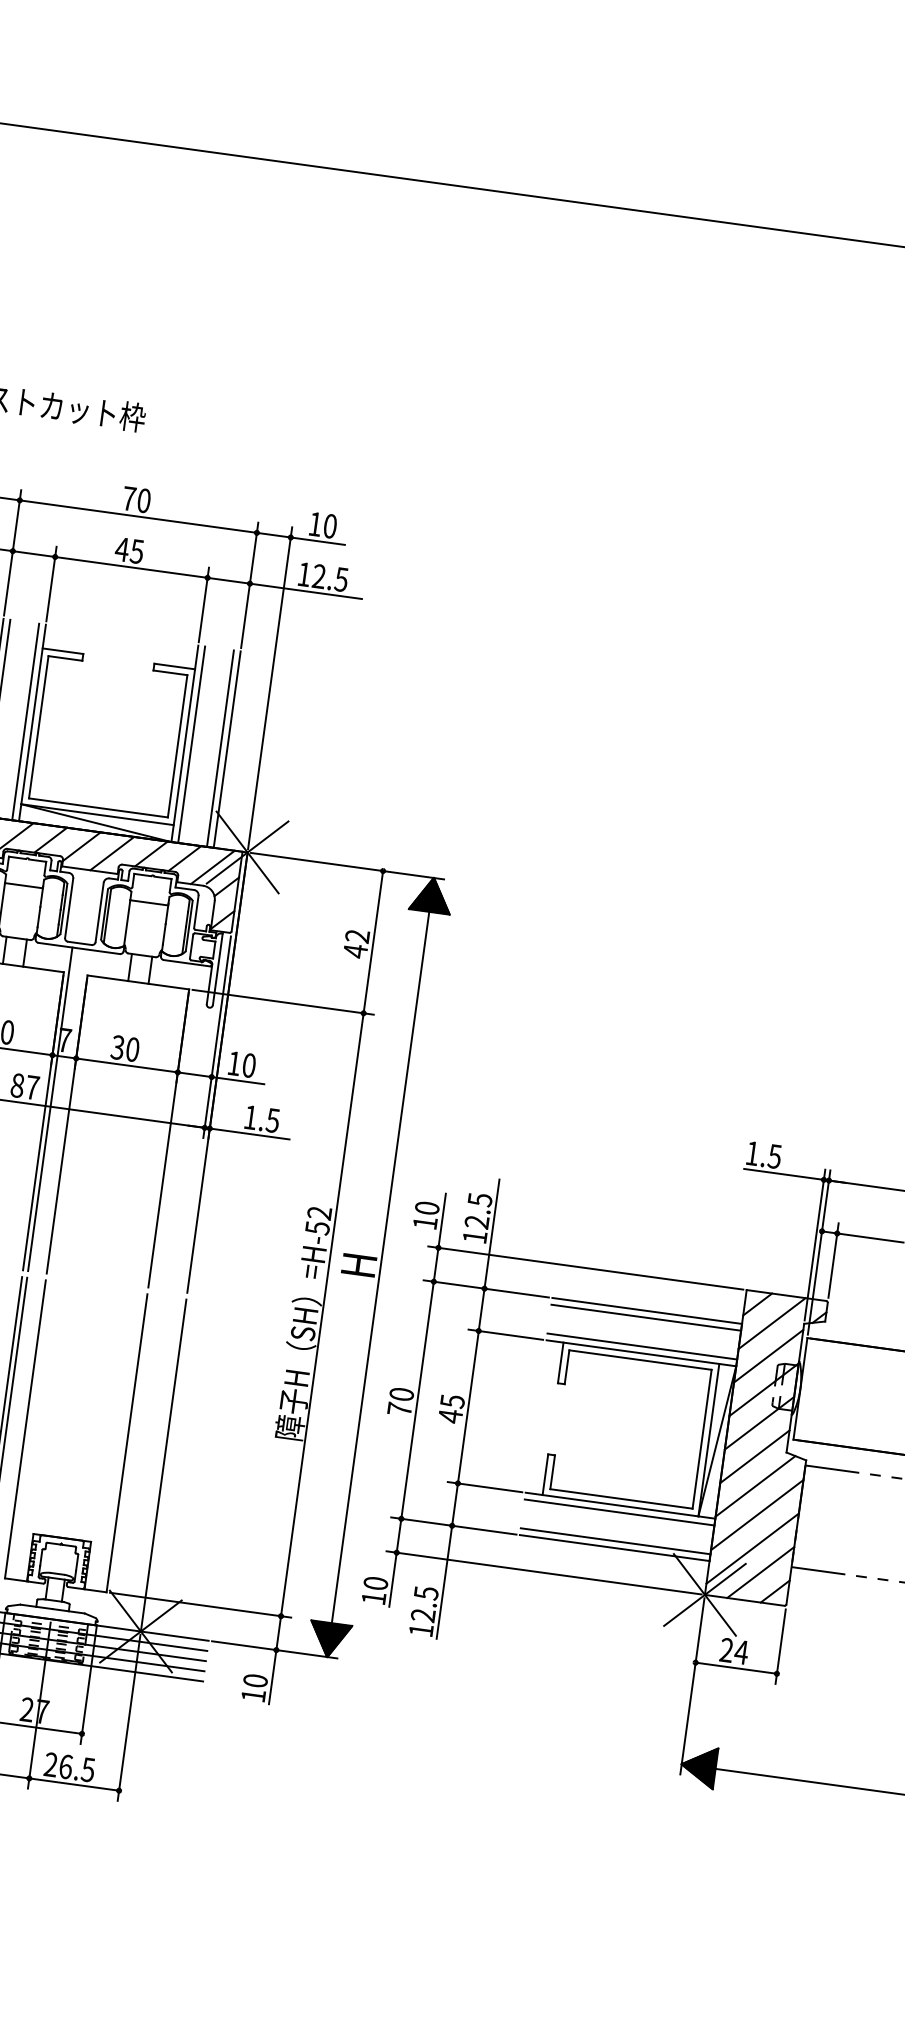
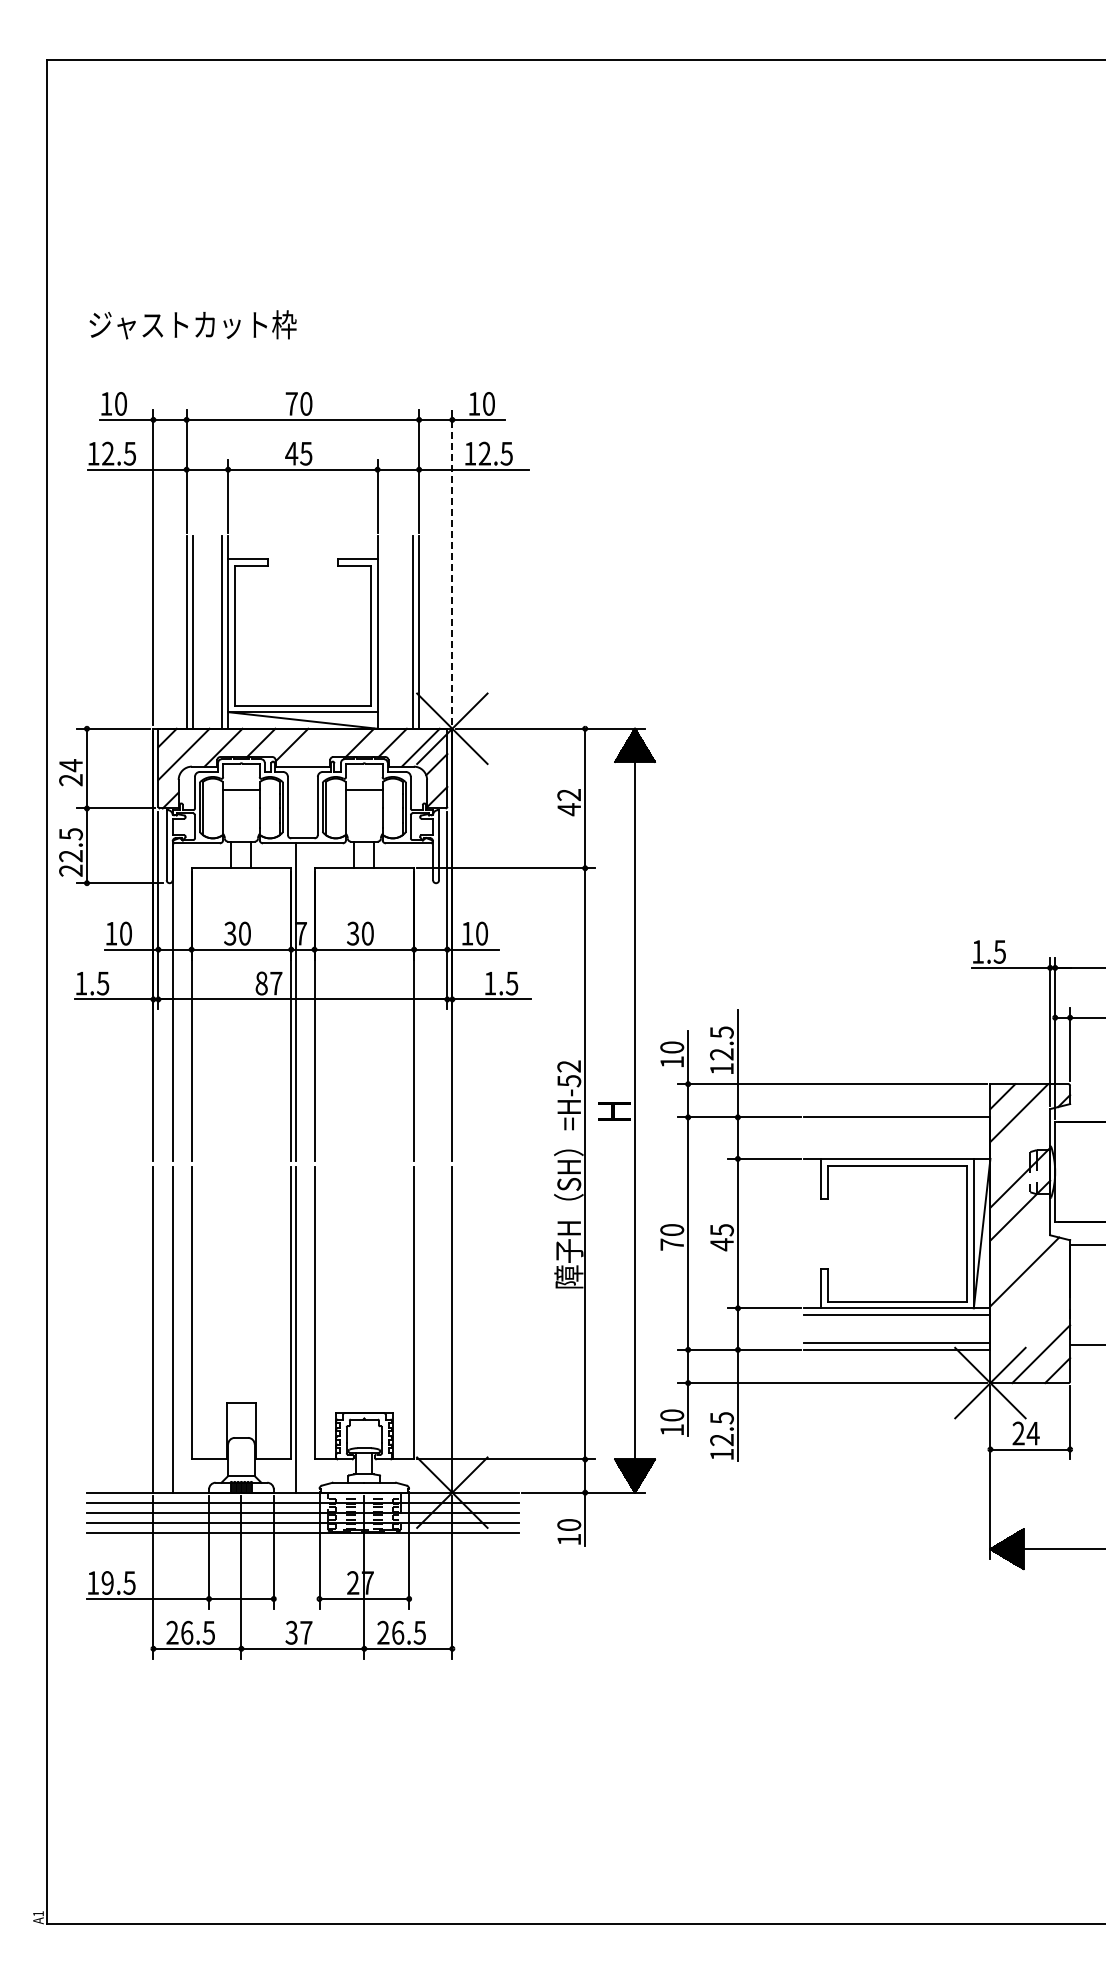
line: (270, 688) -> (452, 567), solid -> dashed
line: (191, 744) -> (384, 632), removed
line: (112, 853) -> (322, 747), removed
line: (646, 1318) -> (897, 1124), removed
line: (642, 1346) -> (897, 1152), removed
line: (768, 1355) -> (1020, 1144), removed
line: (755, 1456) -> (1020, 1243), removed
line: (757, 1515) -> (1030, 1299), removed
line: (752, 1548) -> (1030, 1332), removed

